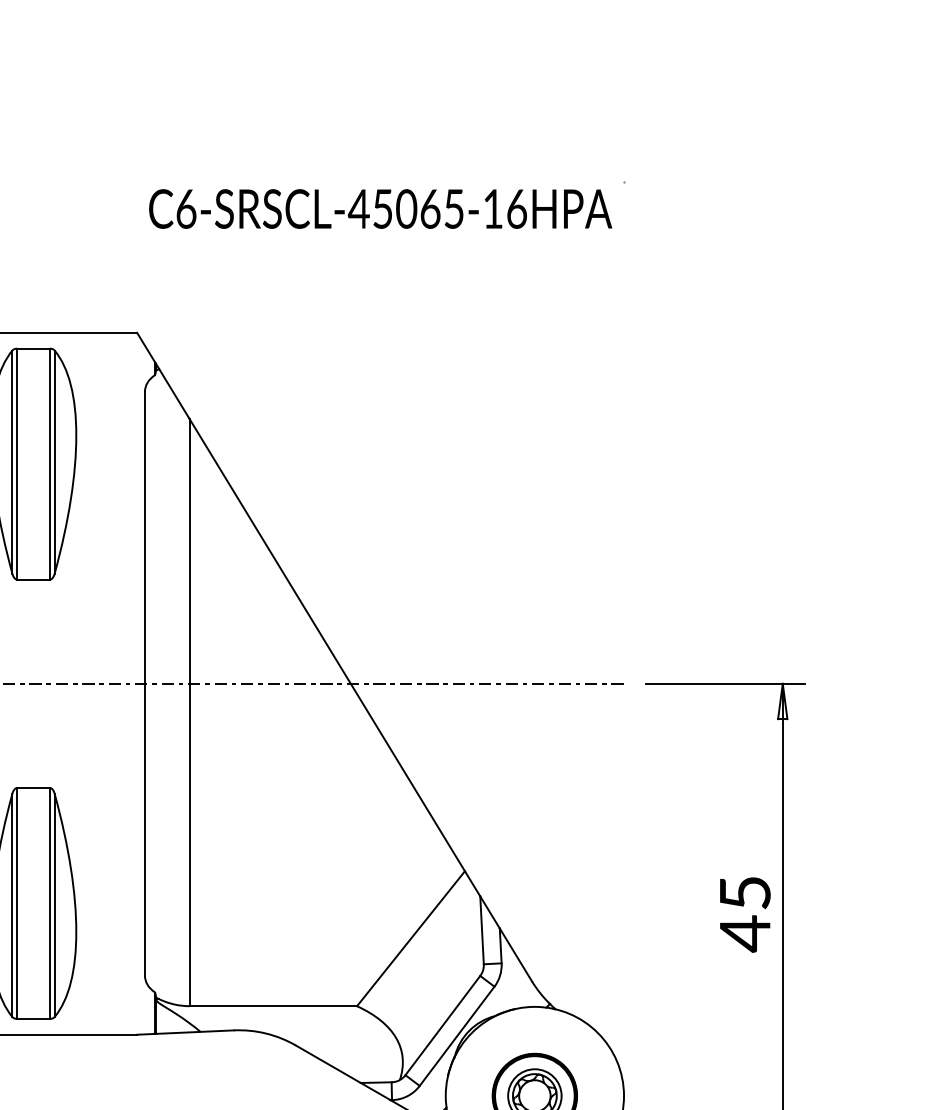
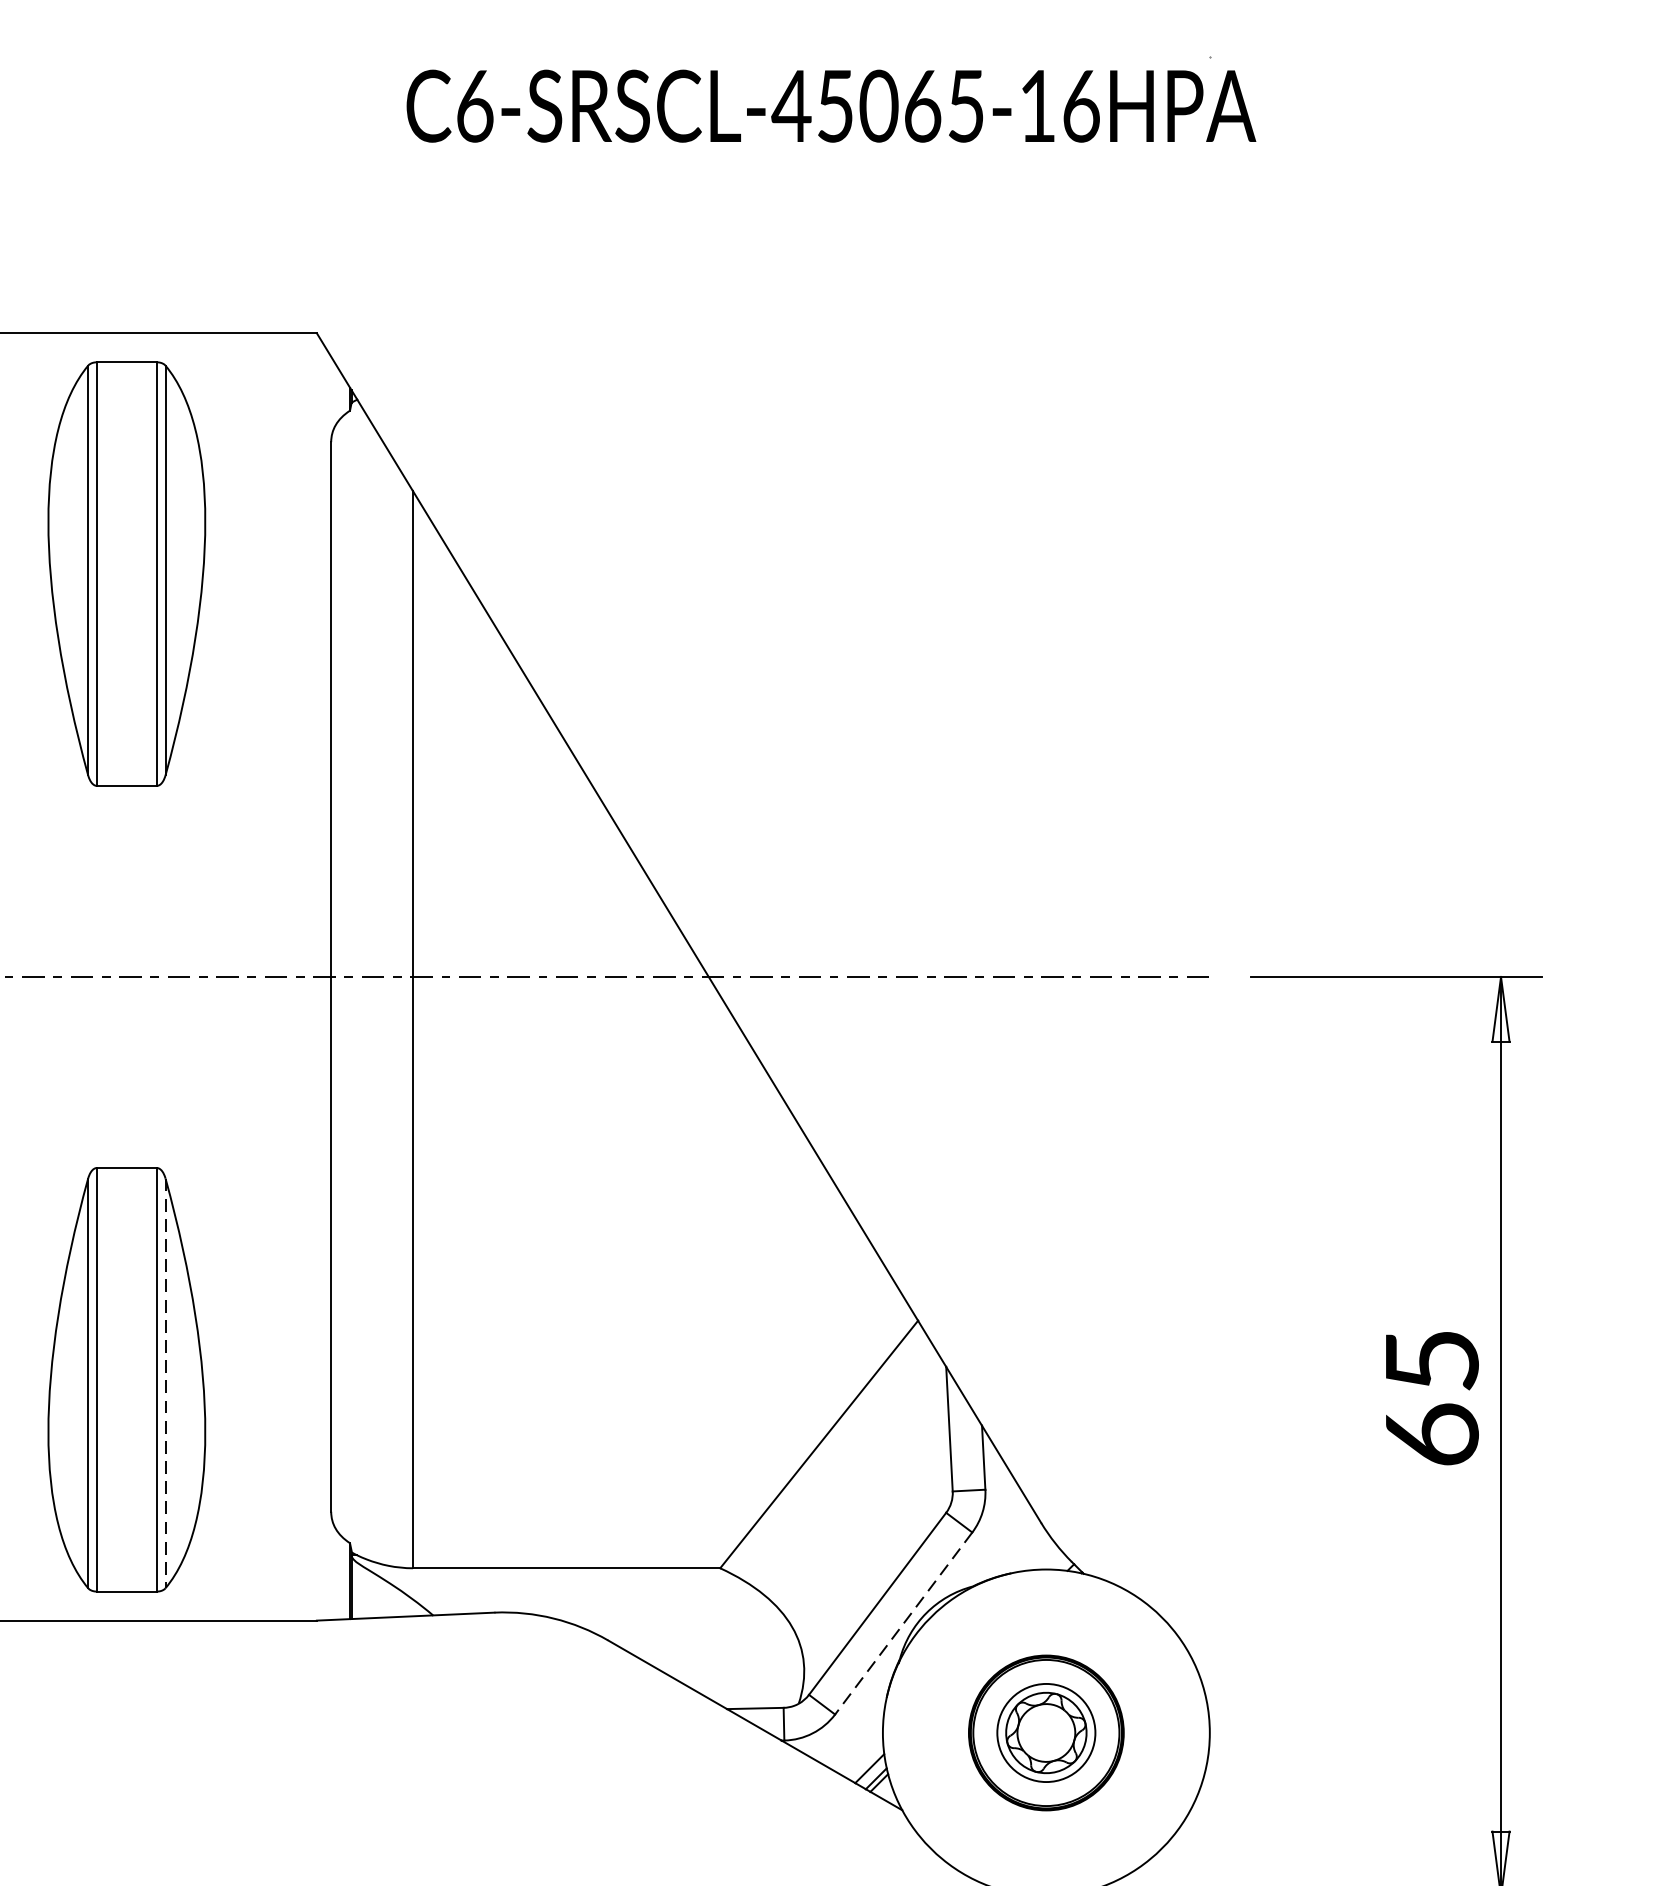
text: (380, 208) -> (831, 105), moved
line: (54, 905) -> (165, 1383), solid -> dashed
text: (745, 933) -> (1432, 1434), 45 -> 65
line: (456, 1036) -> (902, 1623), solid -> dashed

